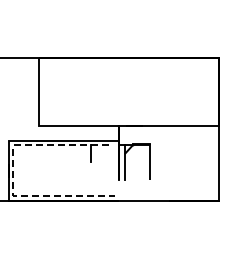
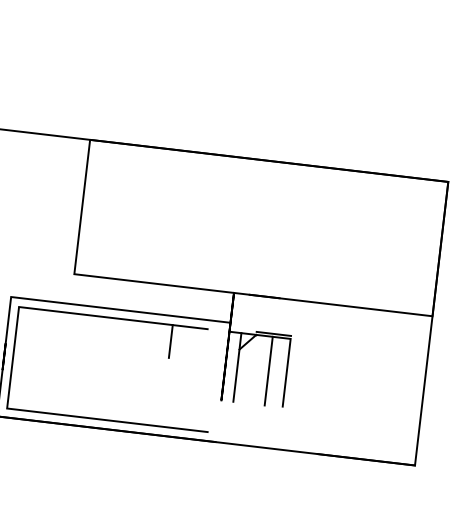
line: (141, 162) -> (269, 371), added
line: (13, 173) -> (12, 363), dashed -> solid

